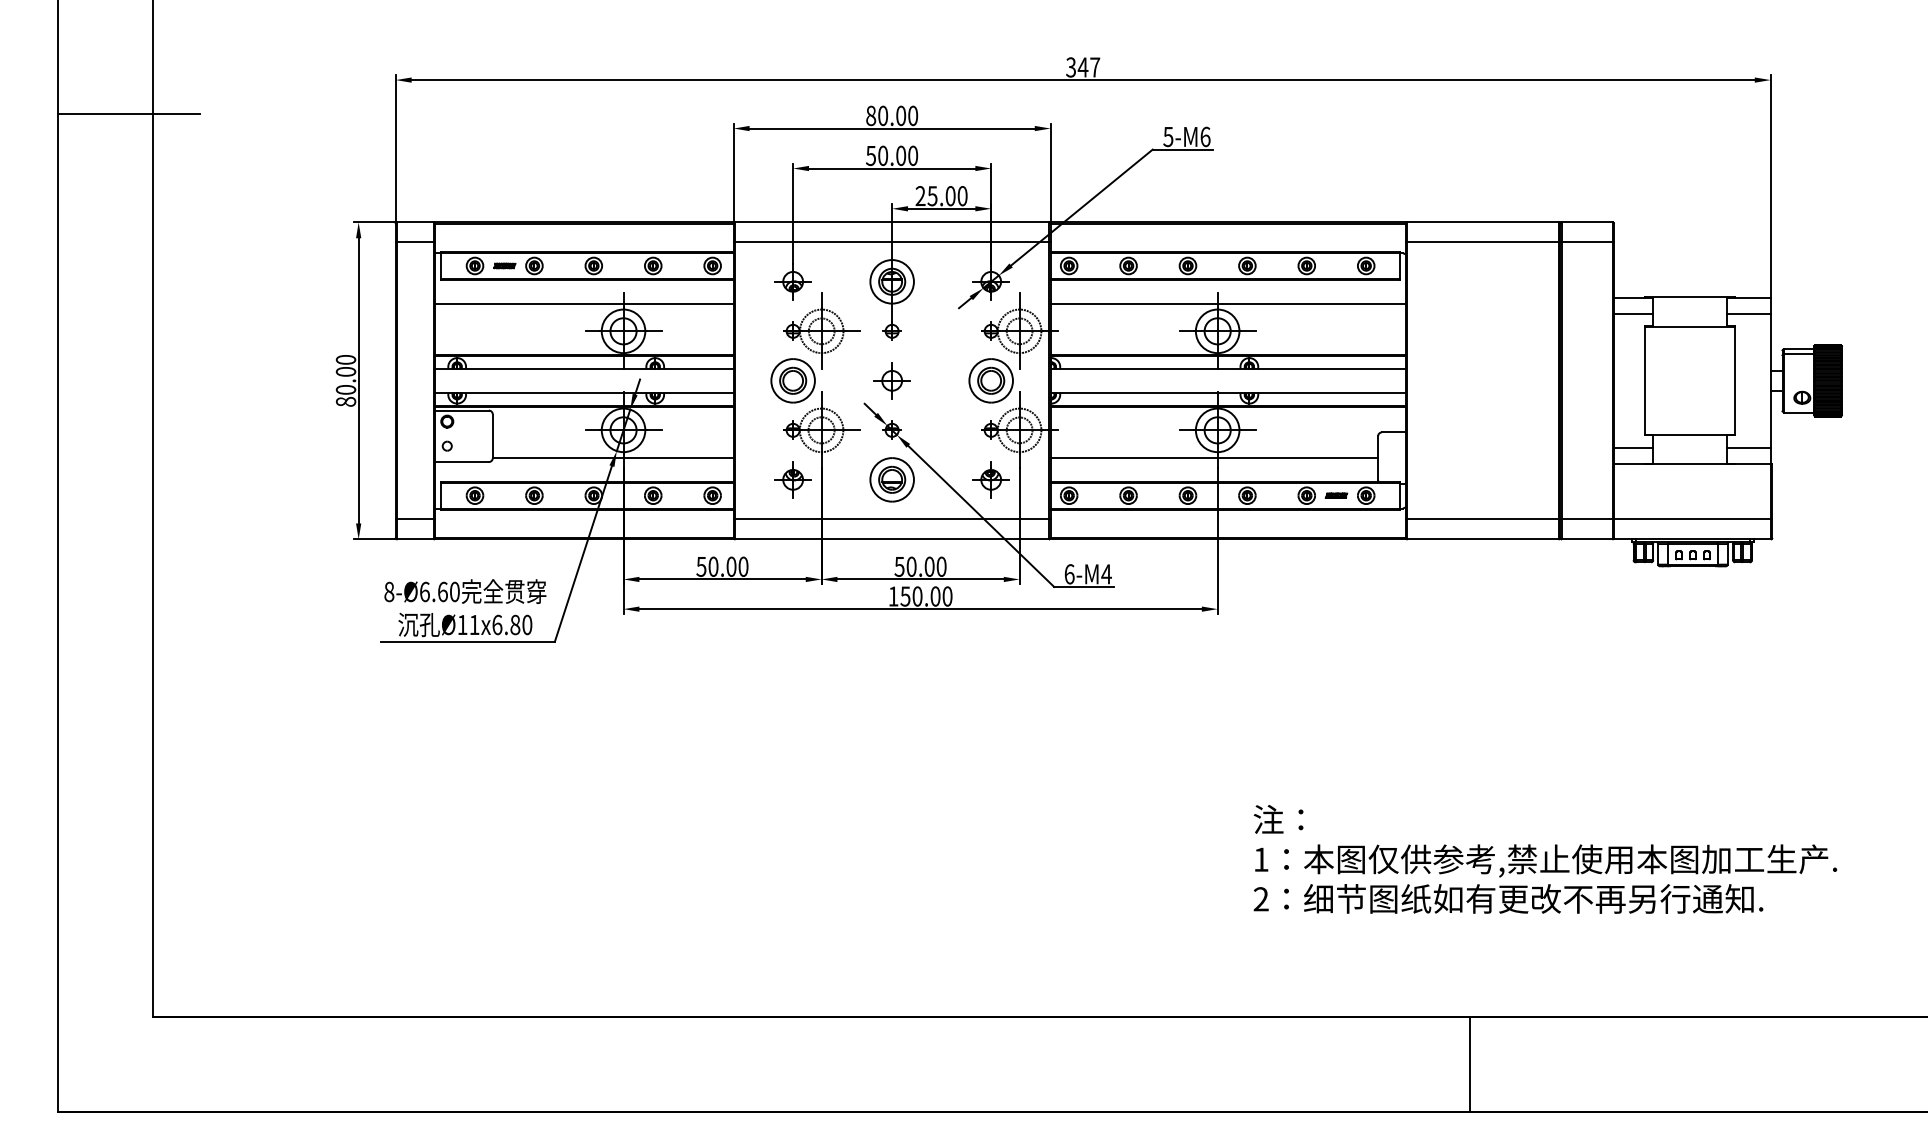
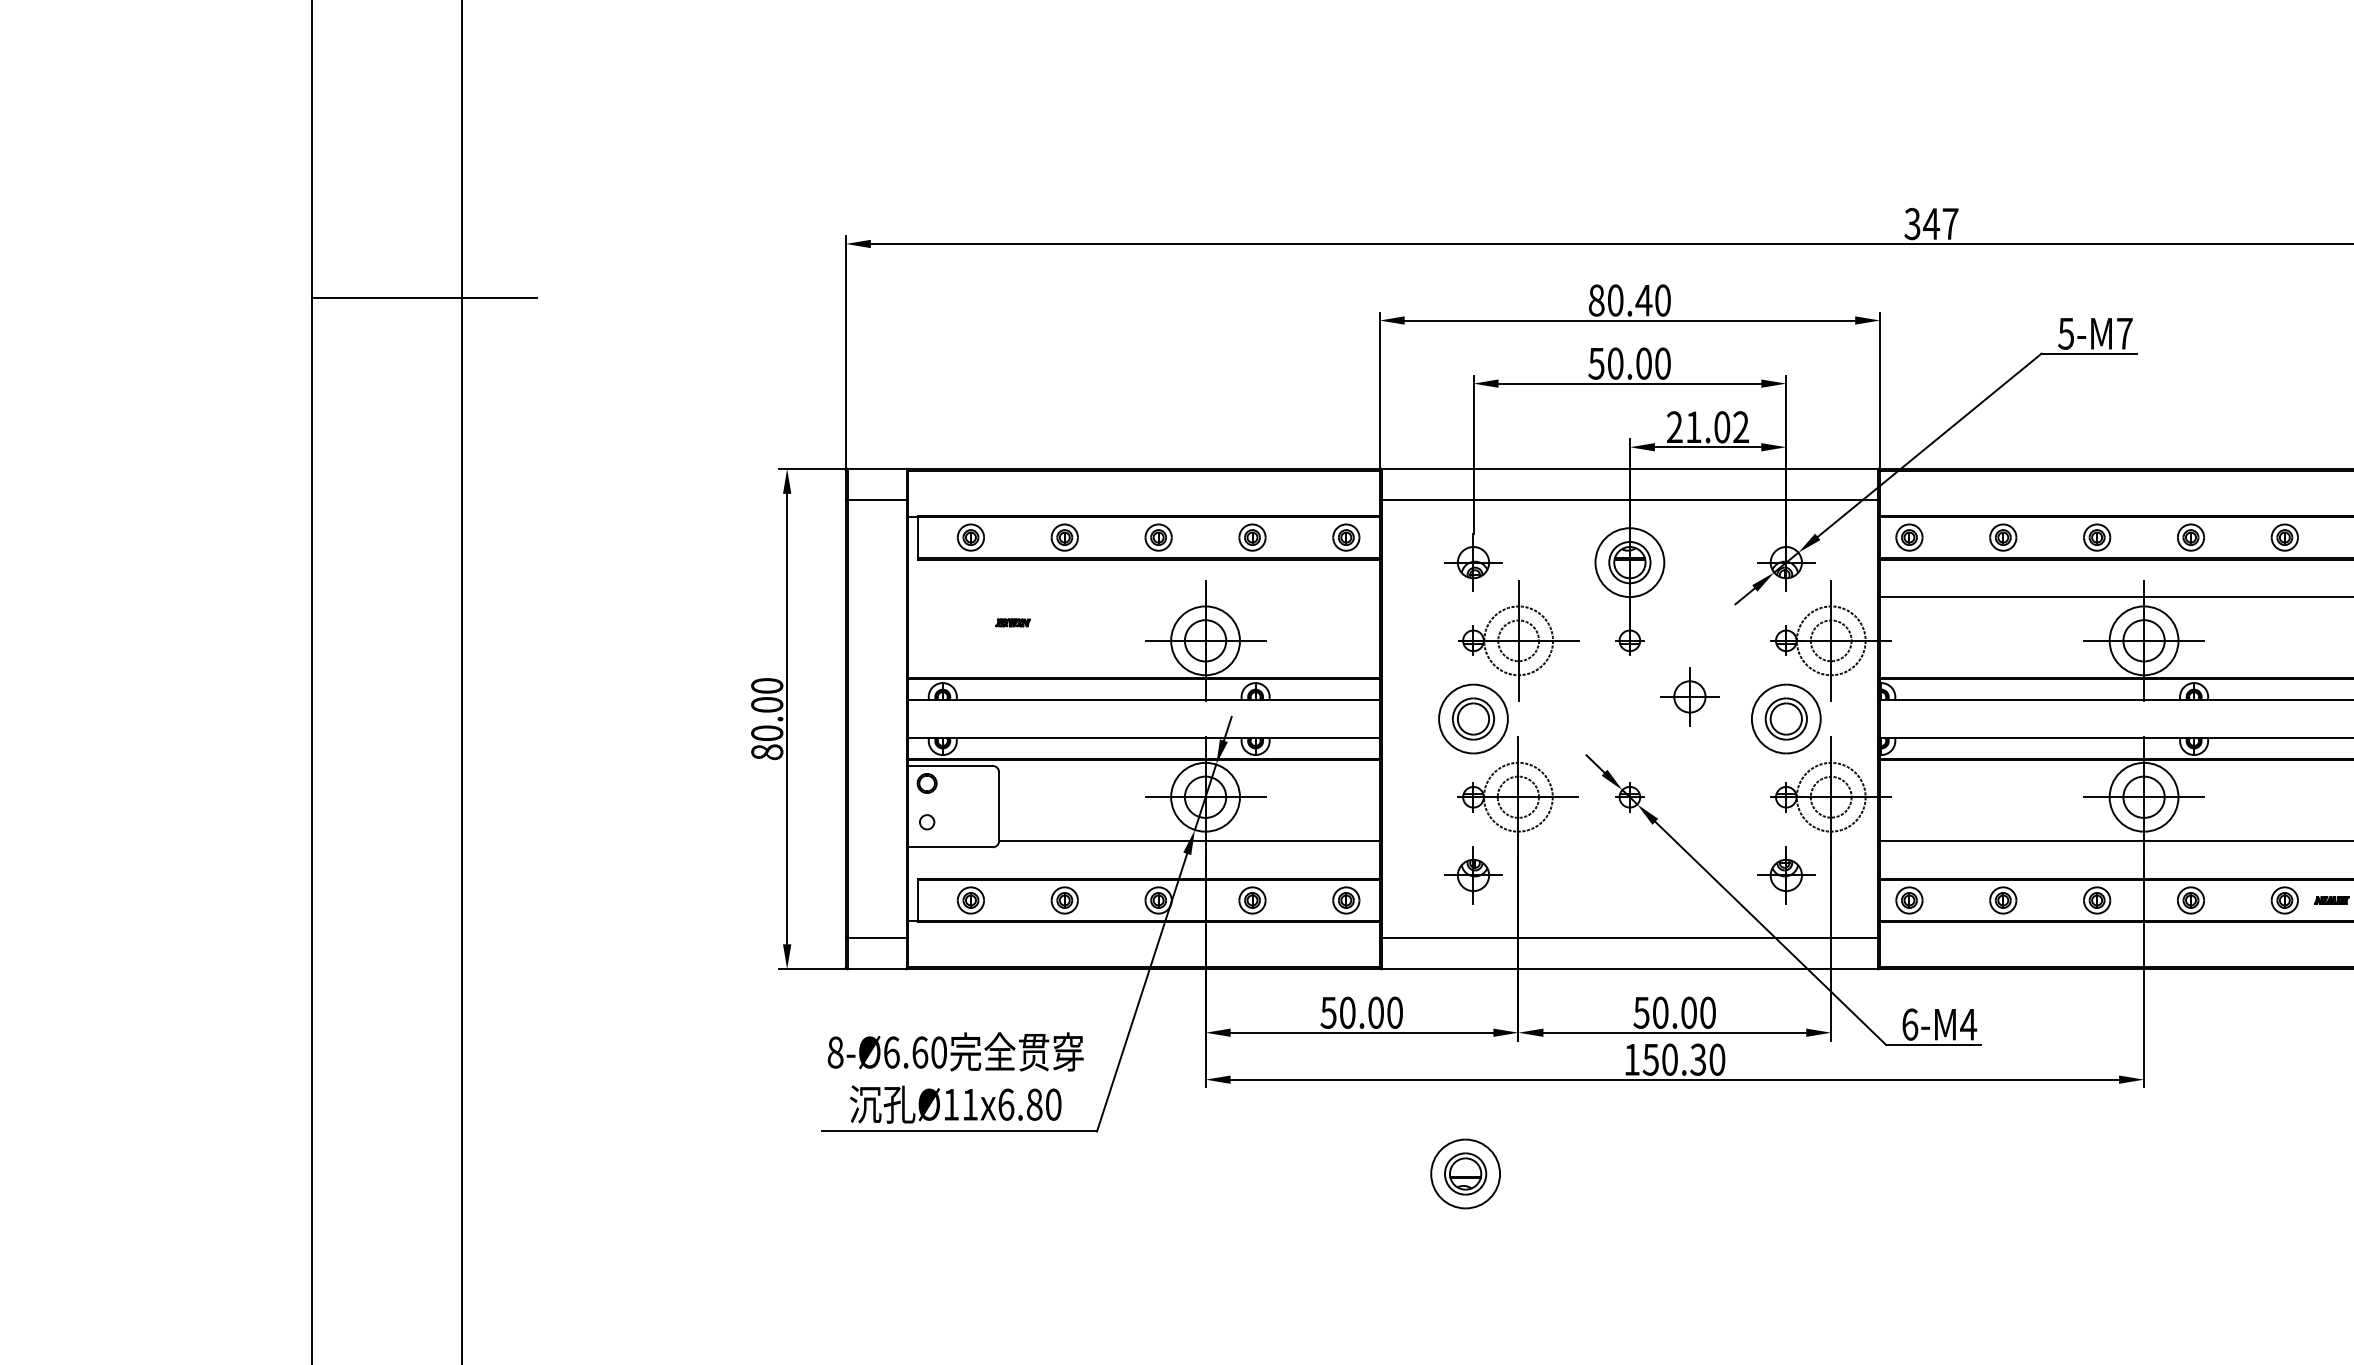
text: (900, 115) -> (1643, 299), 80.00 -> 80.40
text: (1205, 136) -> (2124, 333), 5-M6 -> 5-M7
text: (947, 196) -> (1717, 427), 25.00 -> 21.02
part: (504, 265) -> (1012, 622), moved
line: (584, 303) -> (1143, 596), removed
part: (891, 380) -> (1688, 696), moved
part: (891, 479) -> (1464, 1173), moved
text: (935, 596) -> (1698, 1059), 150.00 -> 150.30

